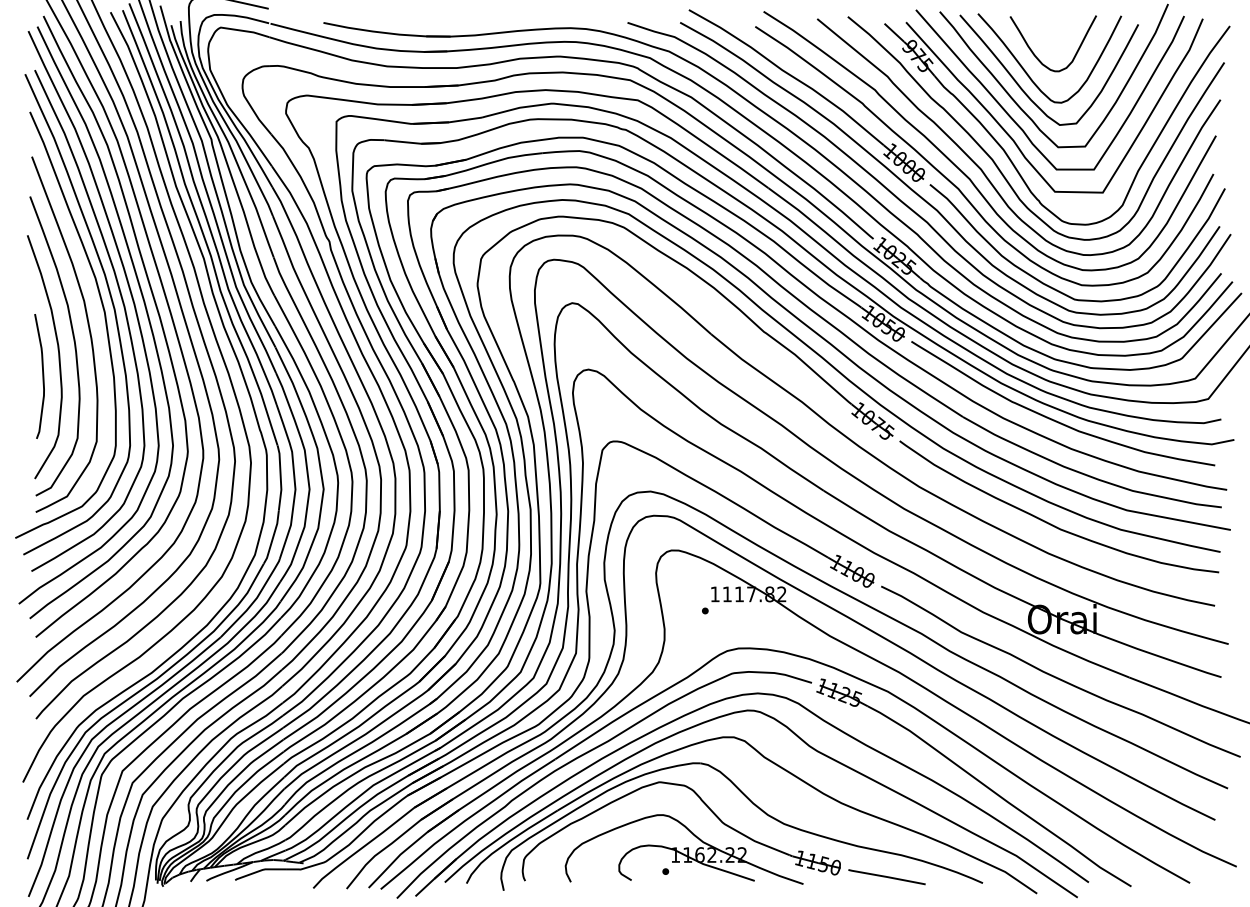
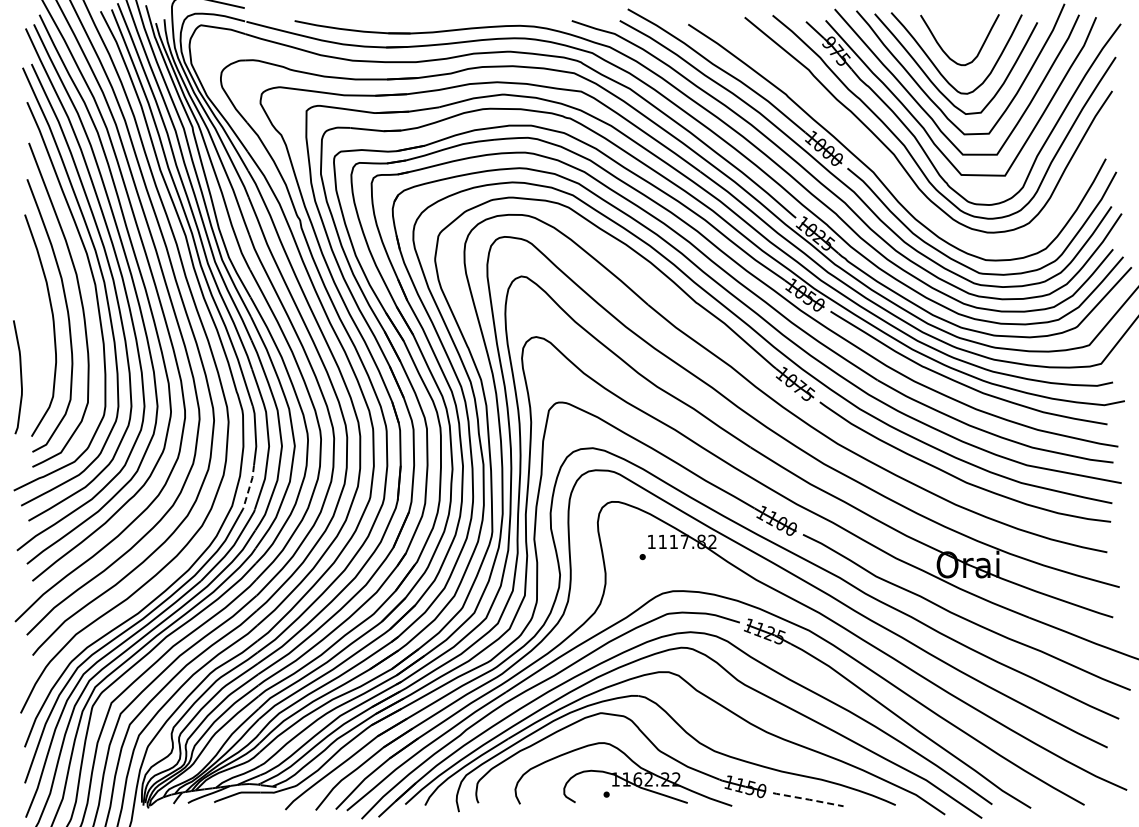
curve: (960, 169) -> (875, 154), removed
curve: (42, 376) -> (20, 377), moved
line: (272, 536) -> (248, 489), solid -> dashed
line: (887, 876) -> (808, 799), solid -> dashed

